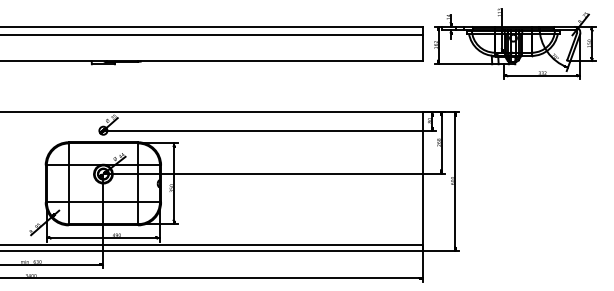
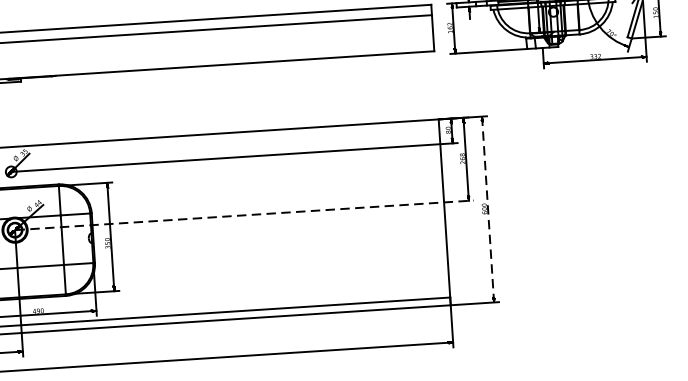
line: (274, 174) -> (244, 215), solid -> dashed
line: (455, 182) -> (488, 210), solid -> dashed

